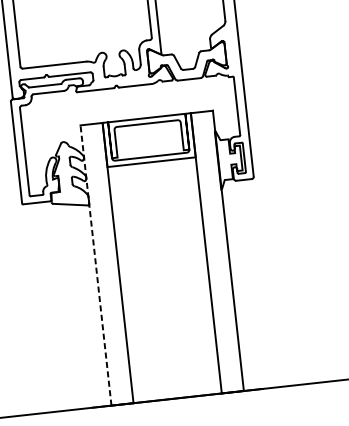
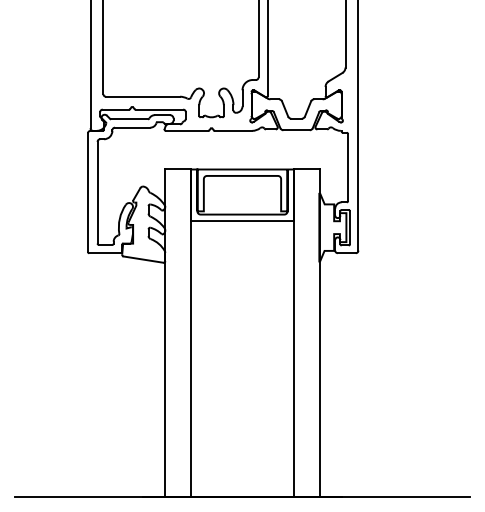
line: (96, 265) -> (165, 333), dashed -> solid

